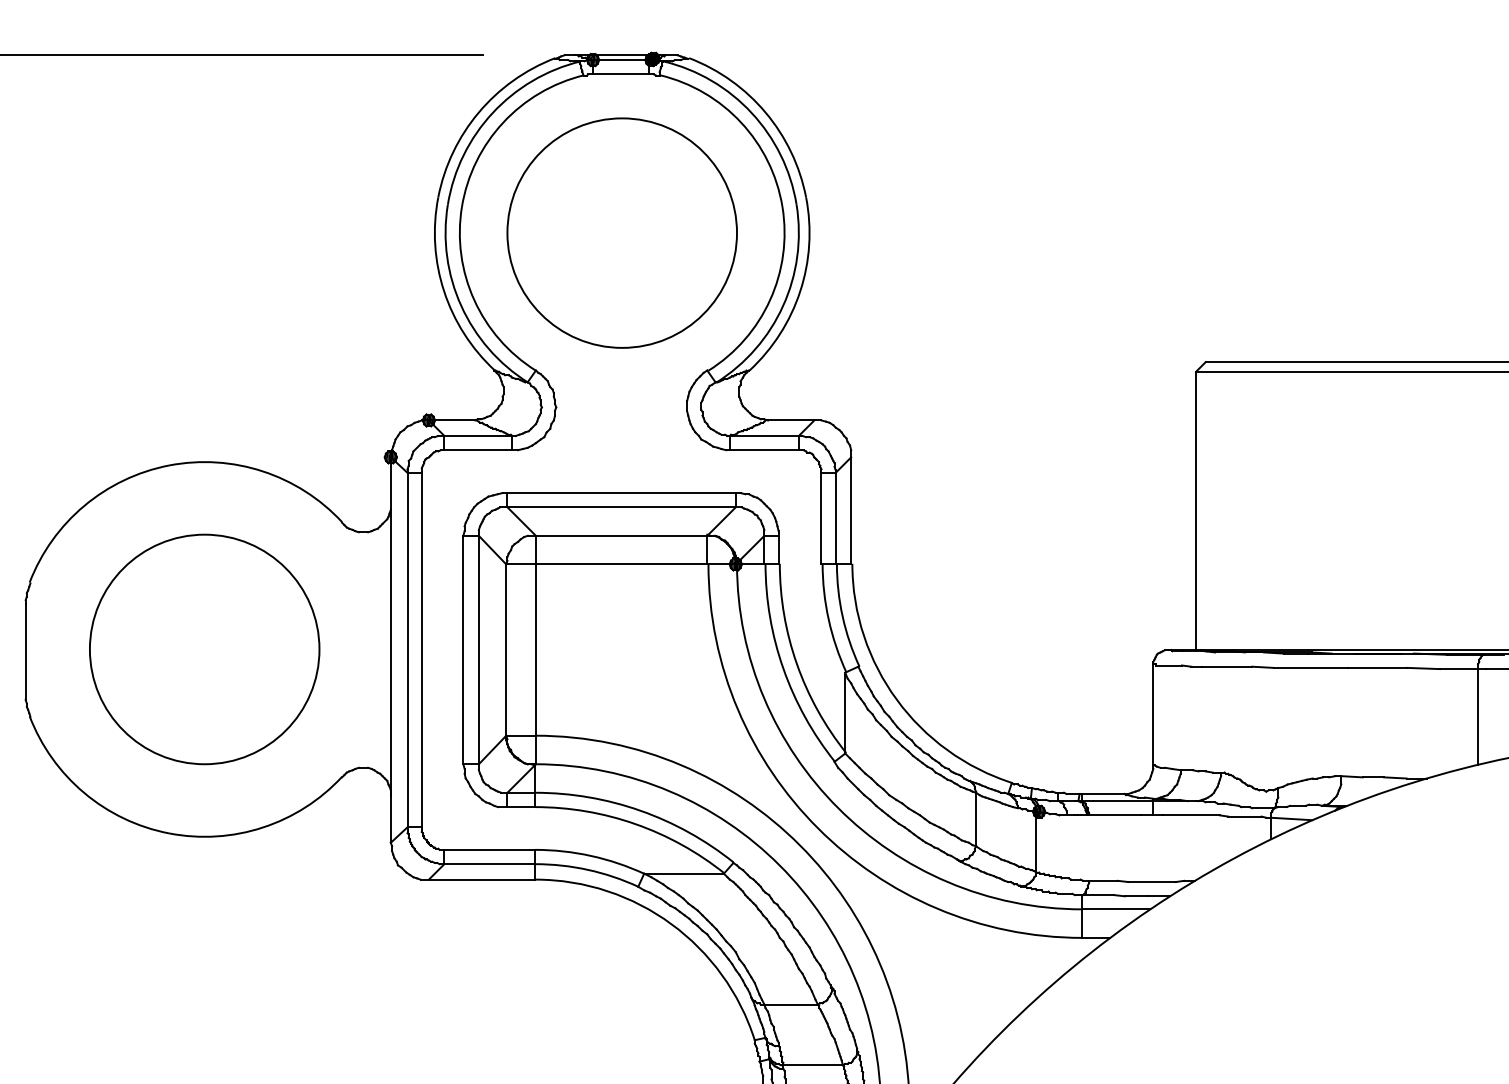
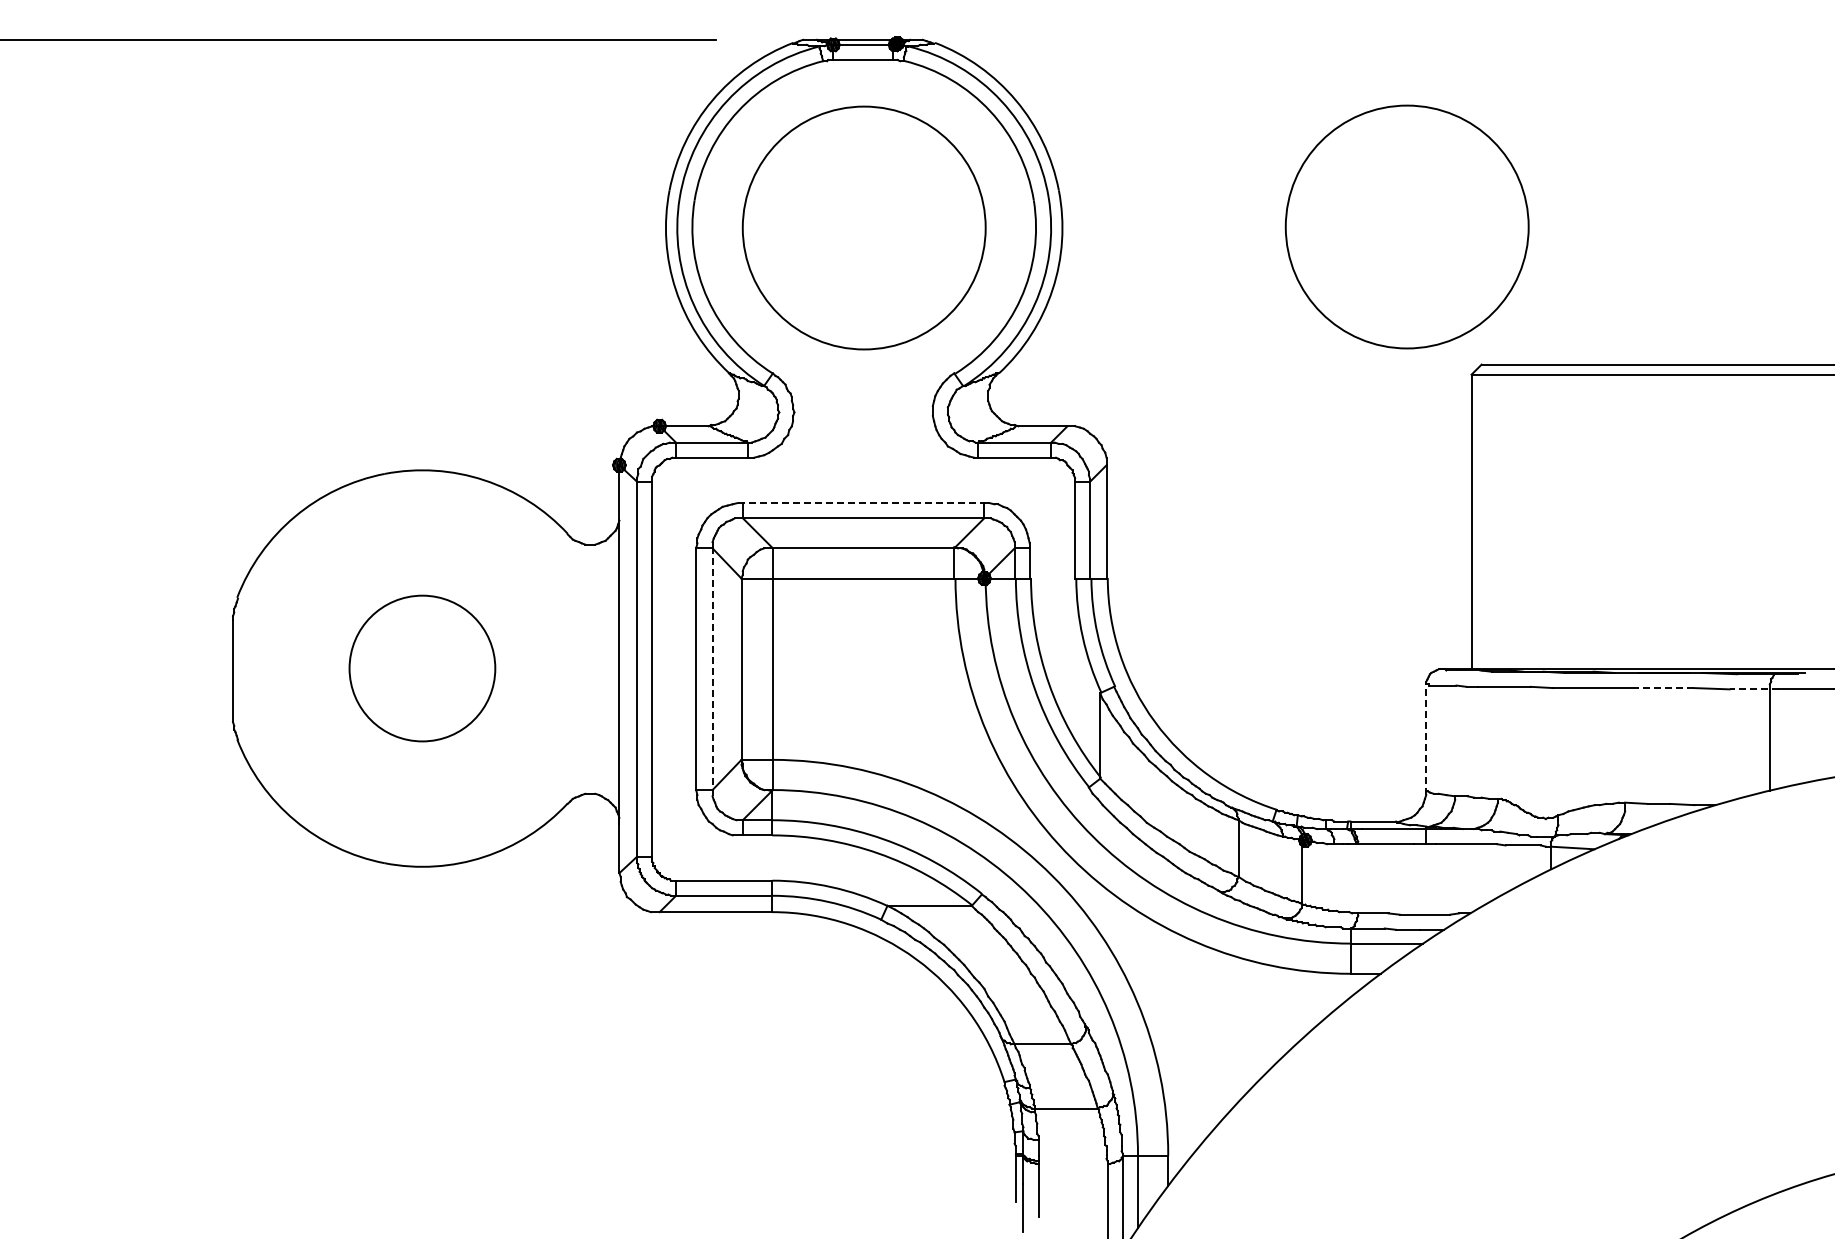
part: (1134, 231) -> (1406, 226), added
line: (619, 493) -> (861, 503), solid -> dashed
part: (204, 649) -> (422, 668), size x0.6
line: (478, 653) -> (712, 672), solid -> dashed
line: (1377, 668) -> (1663, 688), solid -> dashed
line: (1463, 669) -> (1754, 689), solid -> dashed
line: (1153, 716) -> (1426, 739), solid -> dashed

